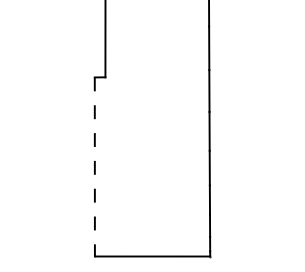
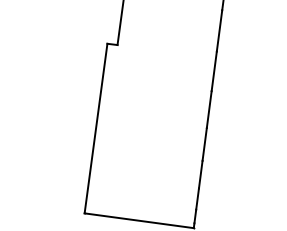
line: (94, 166) -> (95, 128), dashed -> solid

